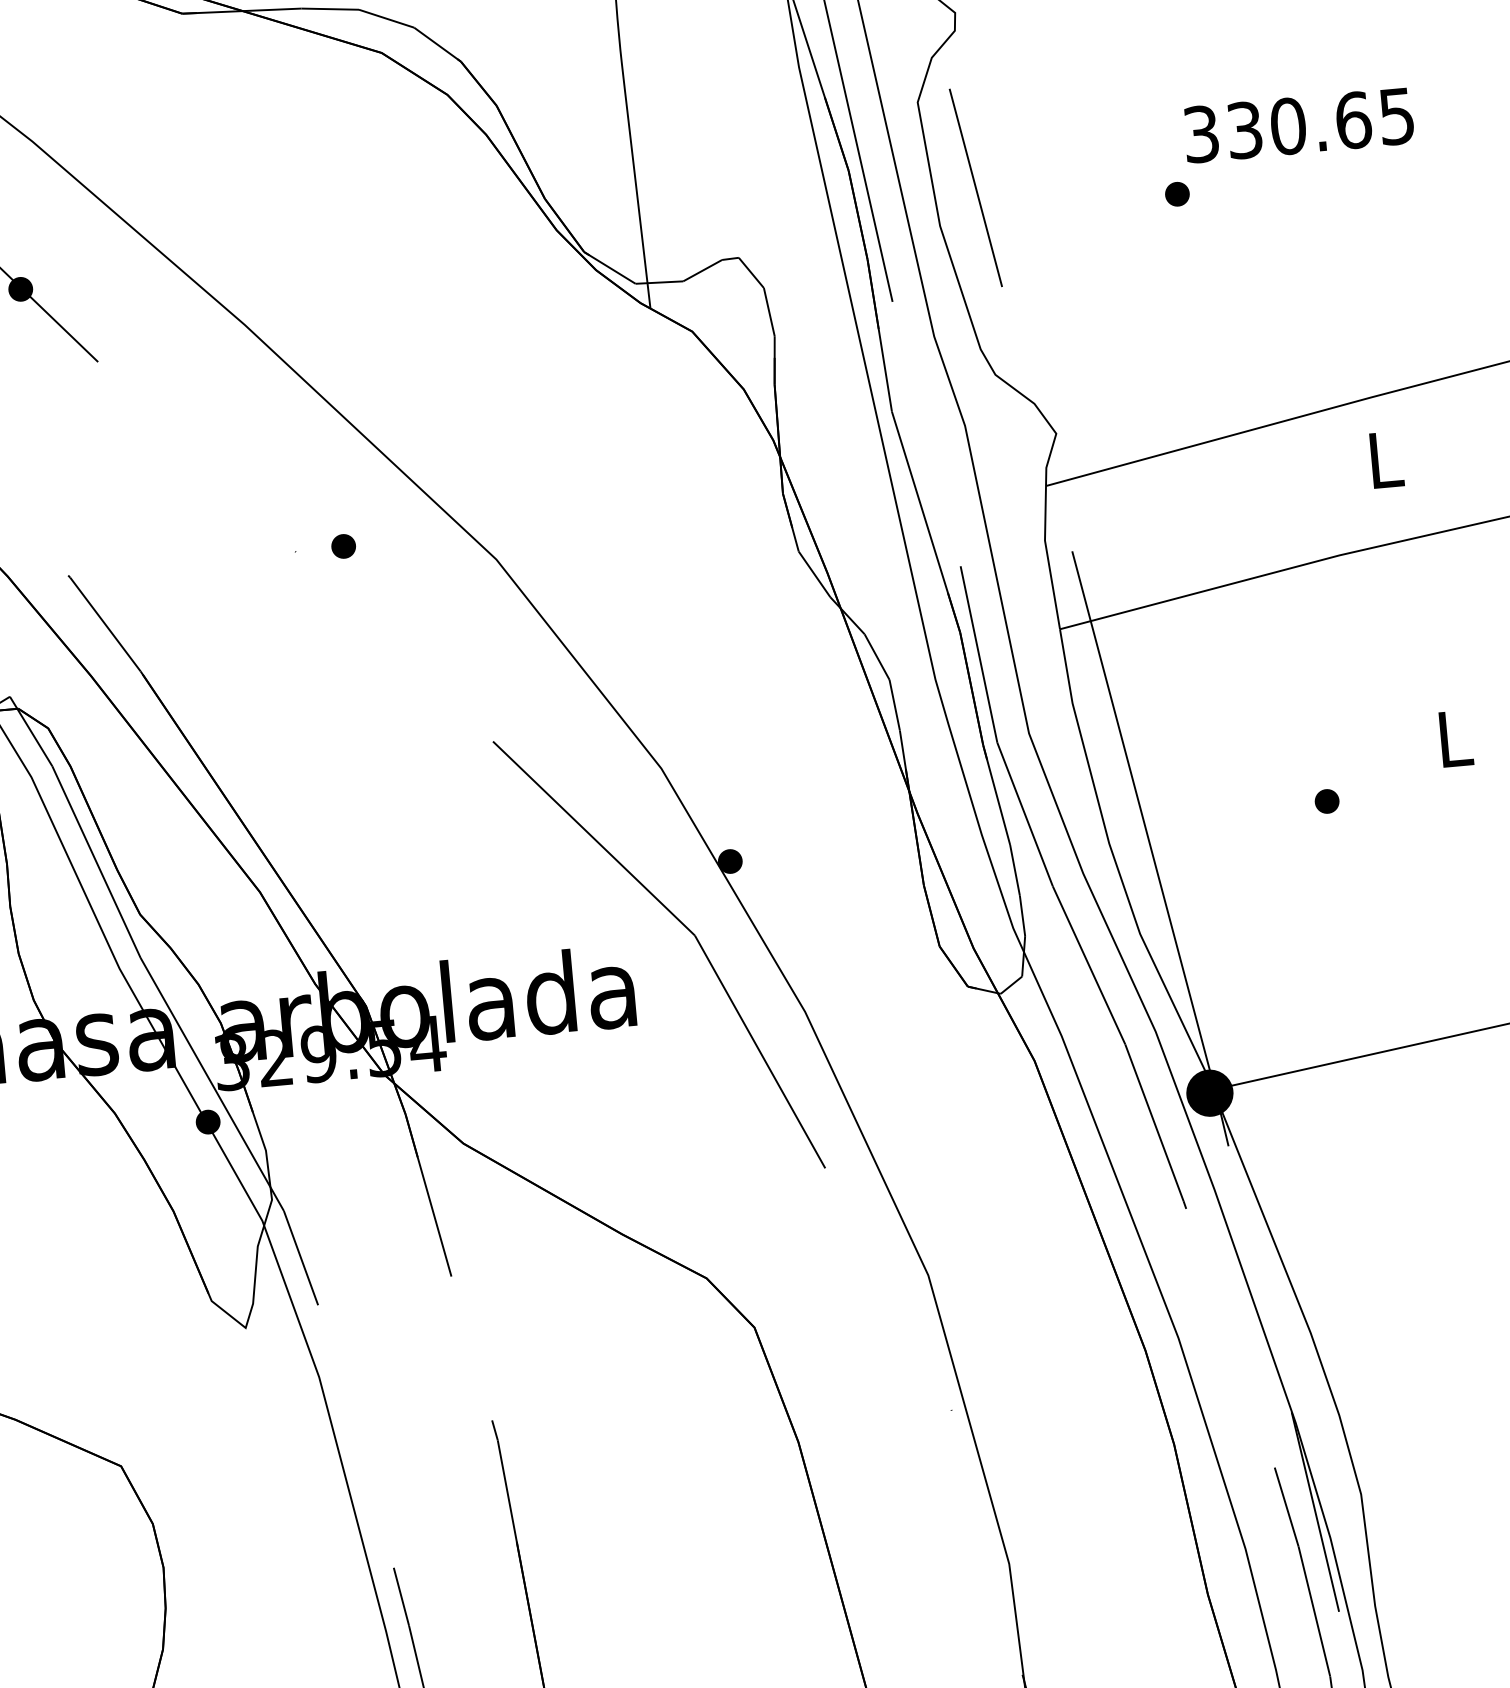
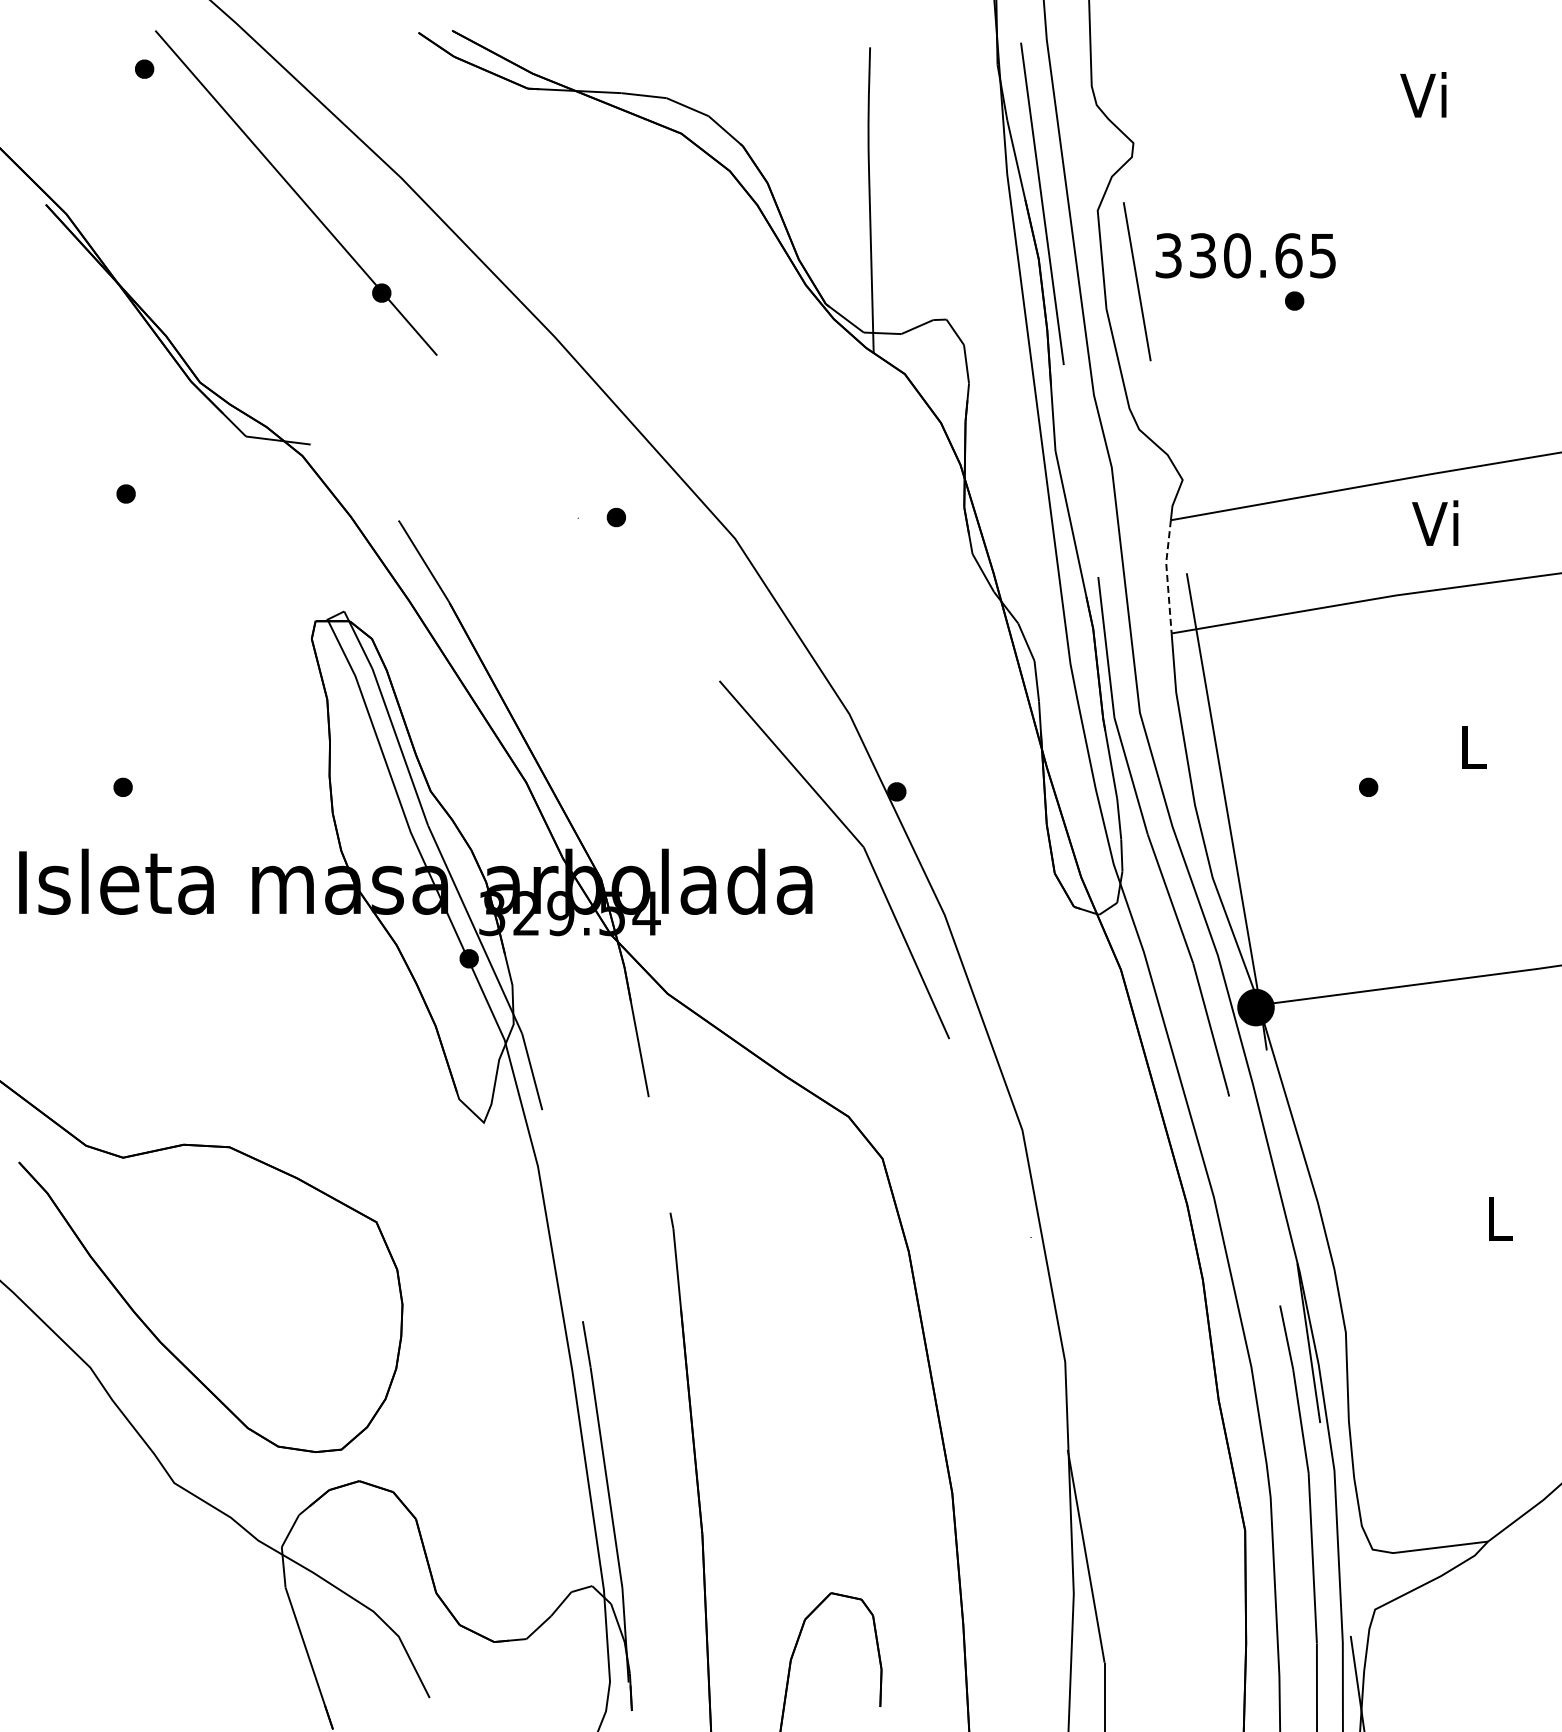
text: (1298, 125) -> (1245, 255), moved
text: (1381, 458) -> (1435, 522), L -> Vi
line: (1048, 557) -> (1167, 576), solid -> dashed

